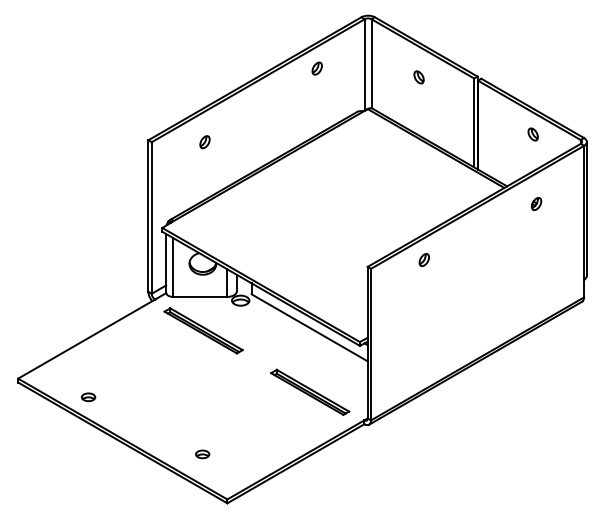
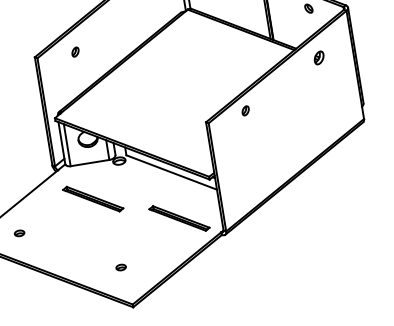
part: (536, 203) -> (319, 57), size x1.4
part: (203, 330) -> (93, 198), moved
part: (88, 397) -> (19, 233), moved
part: (202, 454) -> (121, 267), moved

